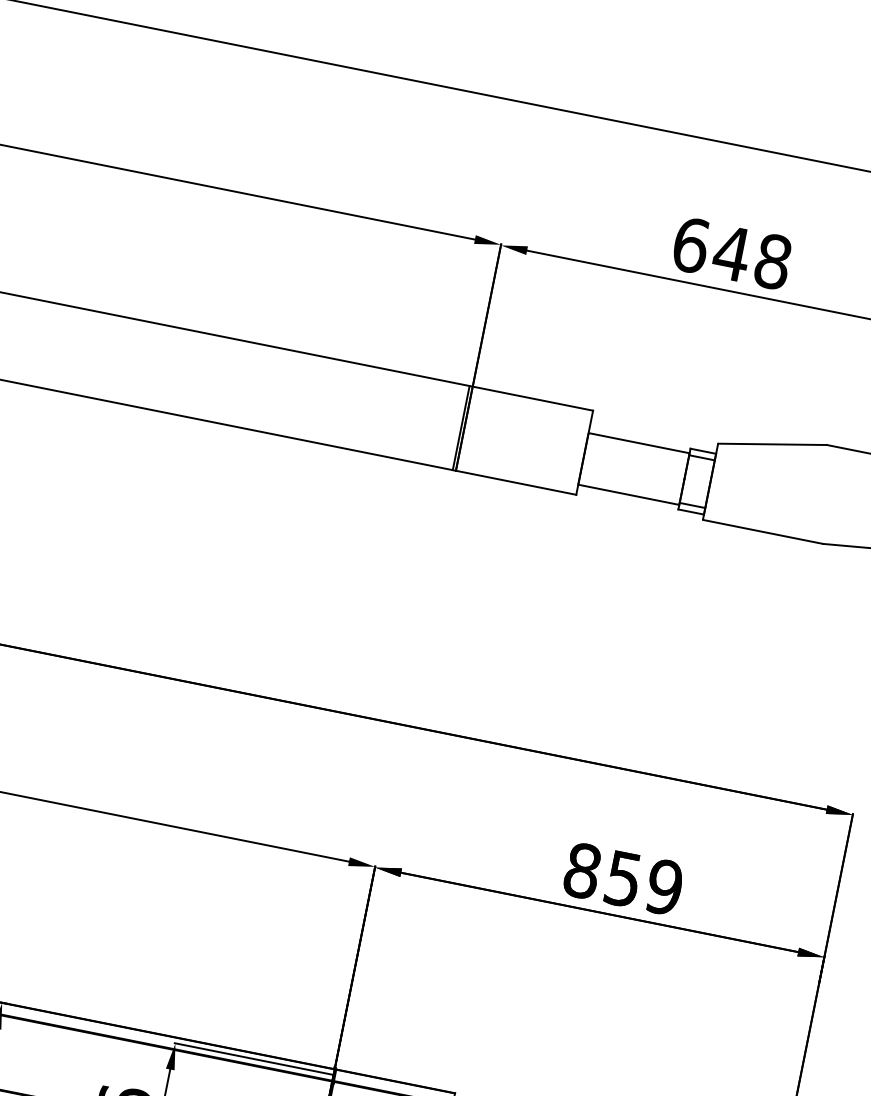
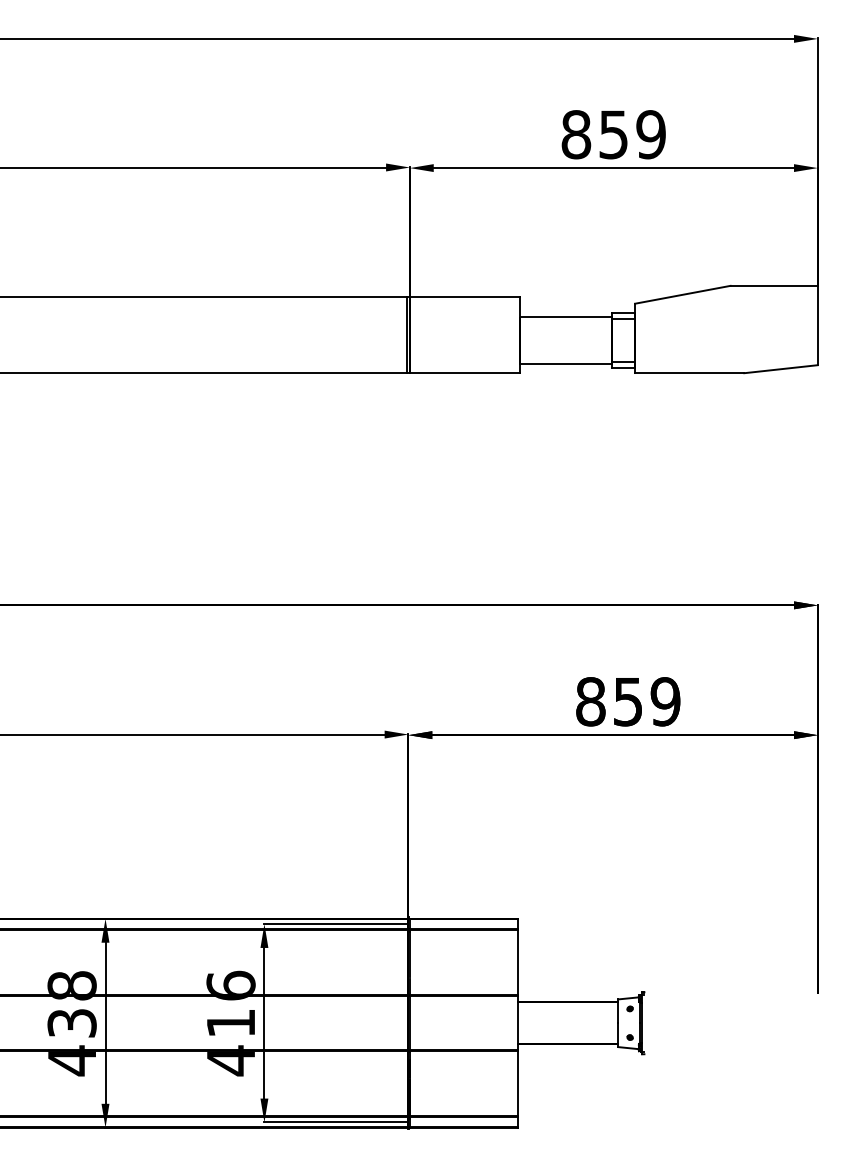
text: (731, 253) -> (613, 134), 648 -> 859

